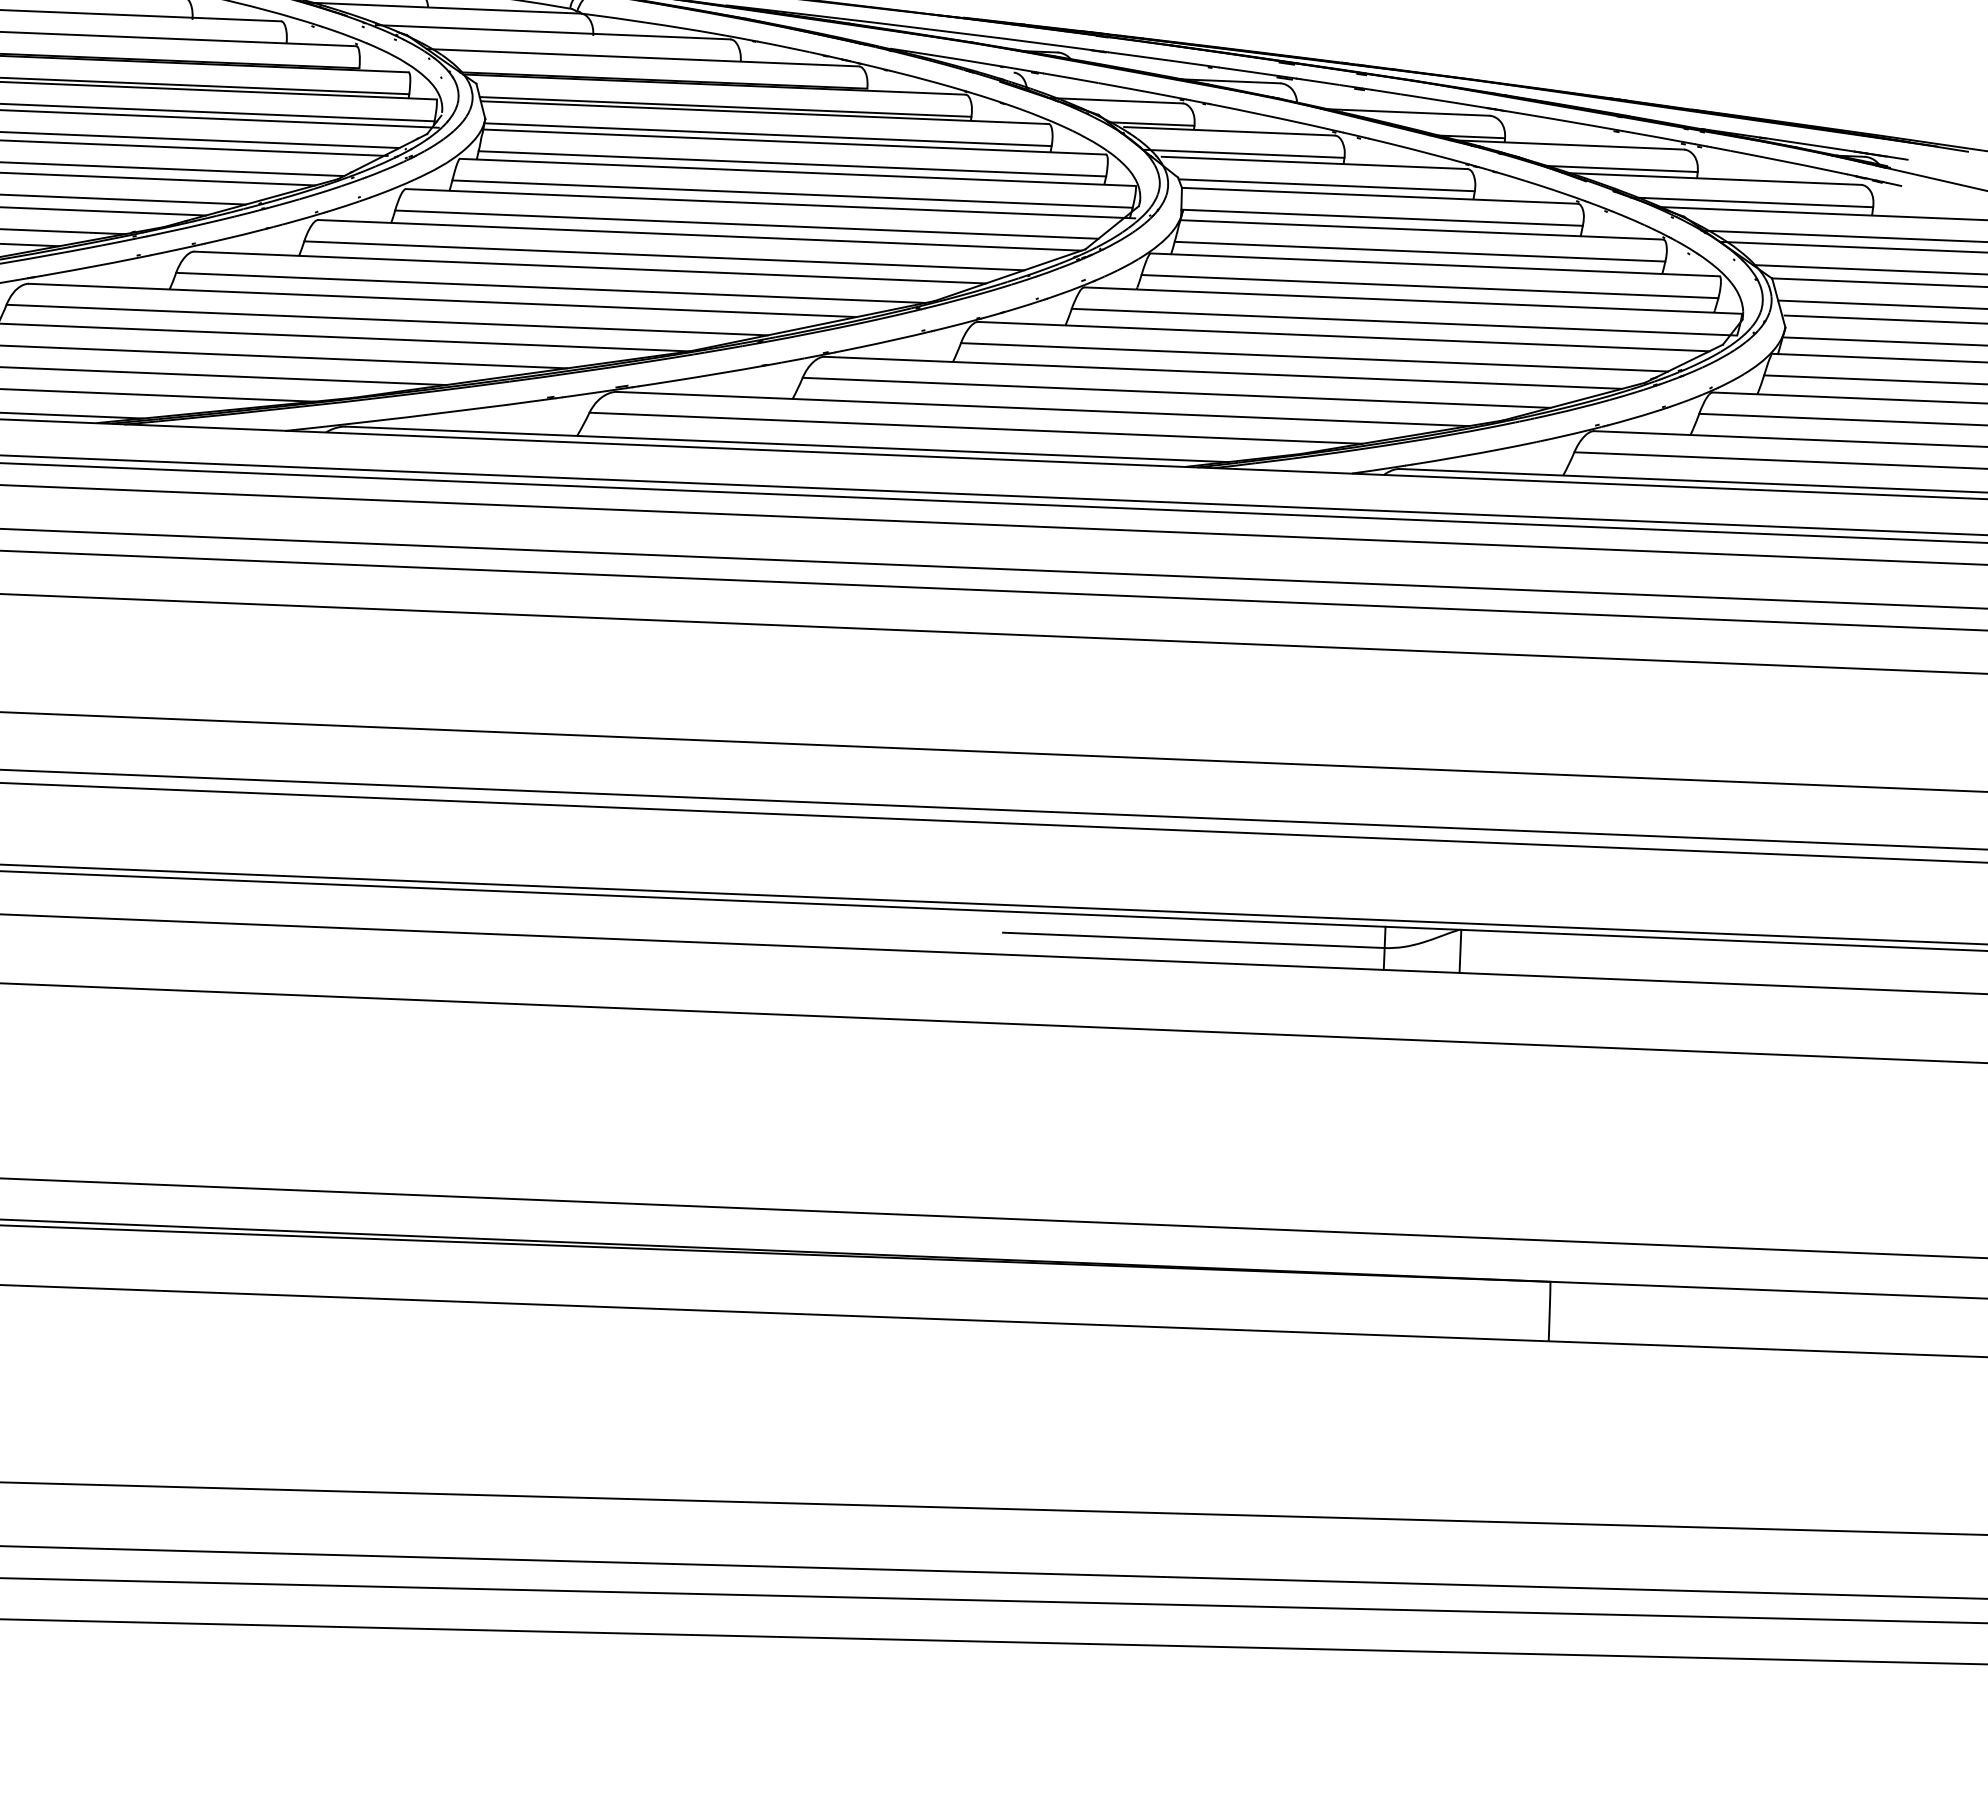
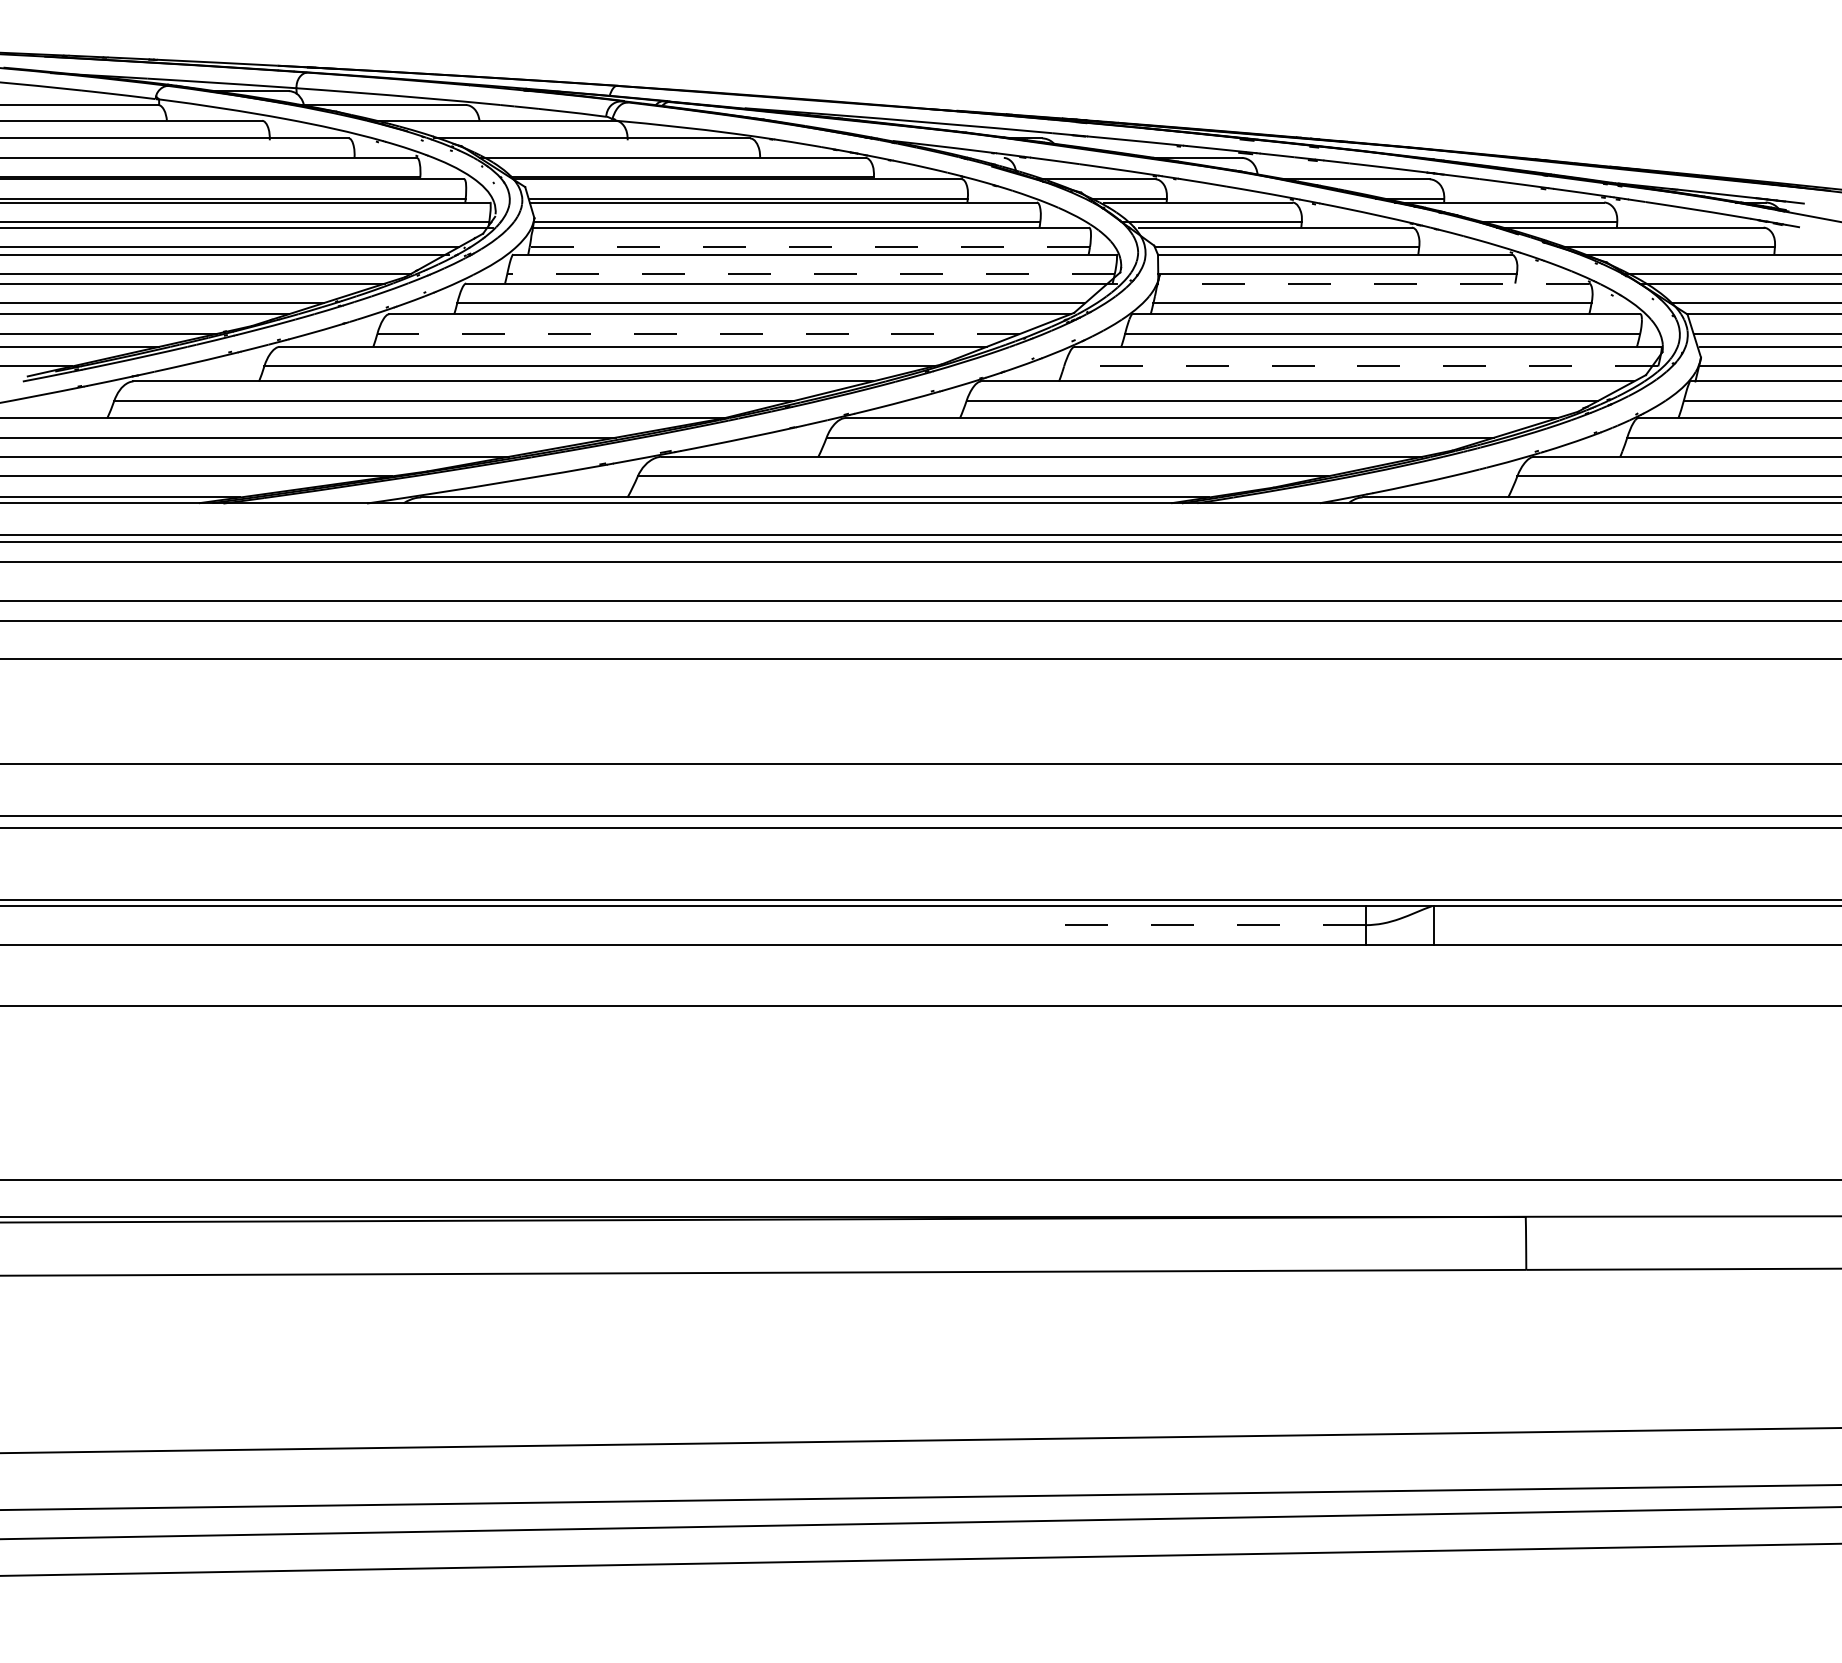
line: (792, 164) -> (809, 247), solid -> dashed
line: (793, 194) -> (811, 274), solid -> dashed
line: (1421, 229) -> (1373, 283), solid -> dashed
line: (663, 255) -> (698, 333), solid -> dashed
line: (1403, 322) -> (1360, 366), solid -> dashed
line: (1193, 940) -> (1195, 925), solid -> dashed

